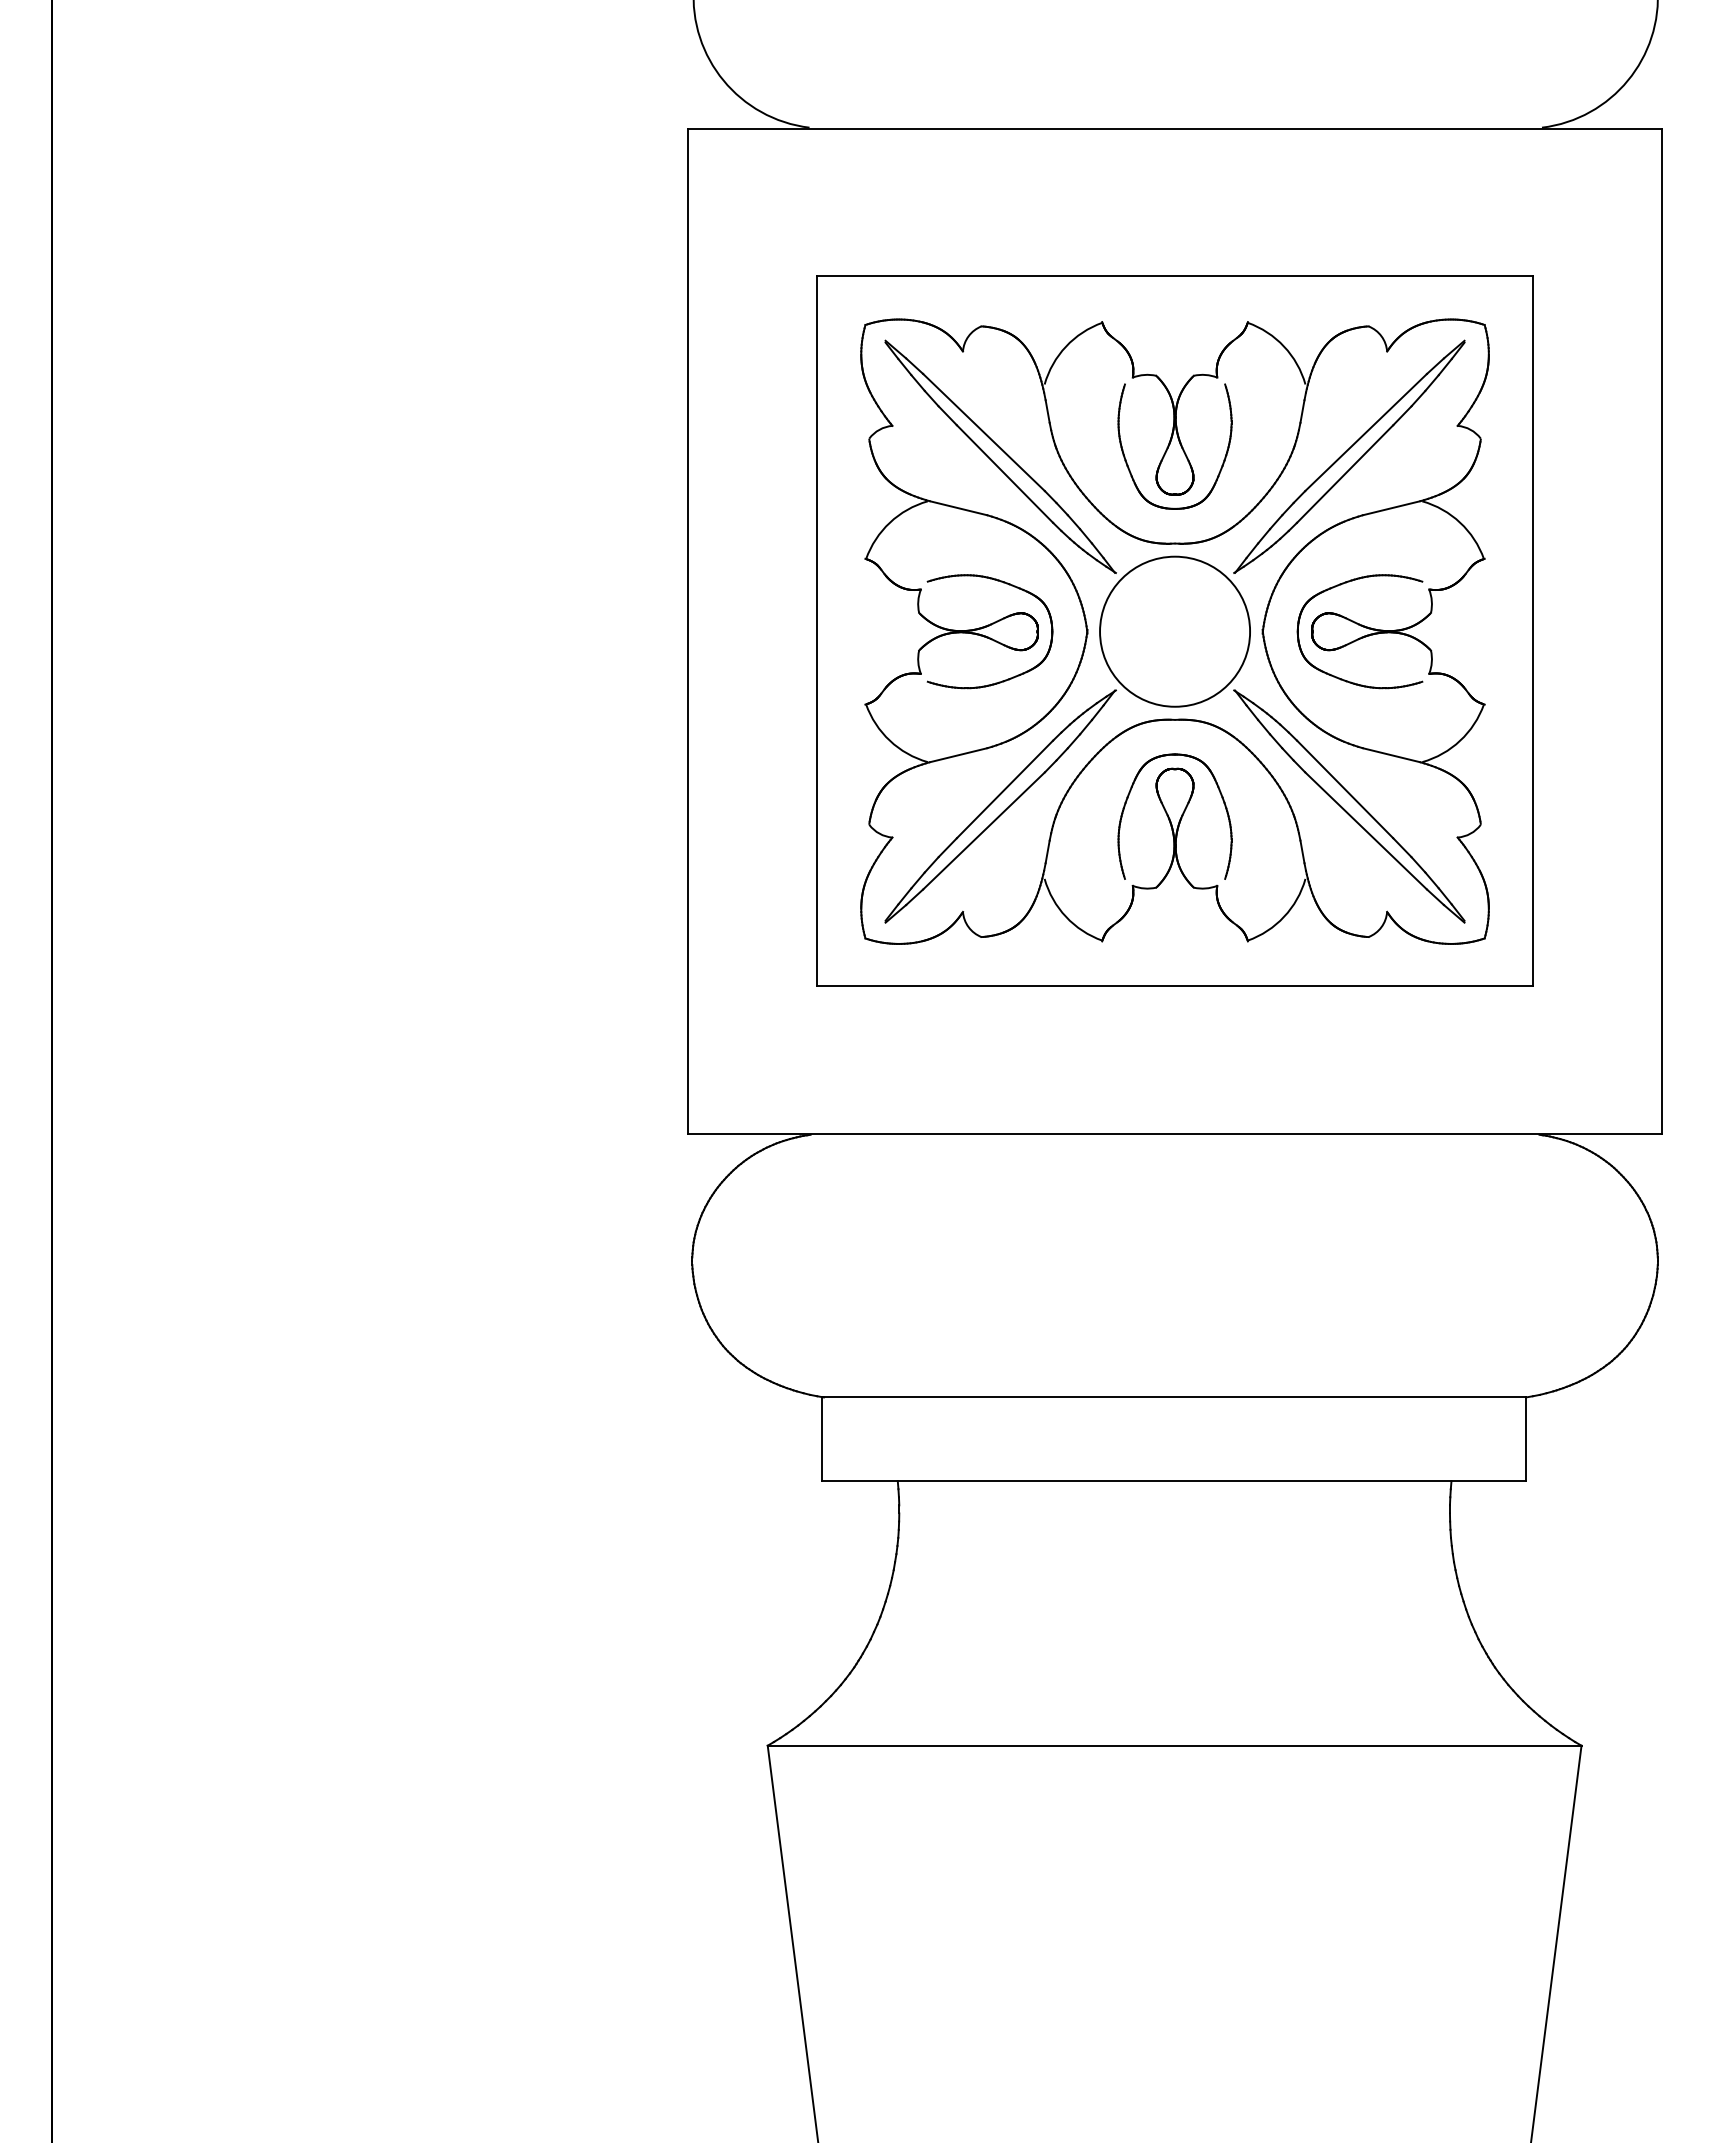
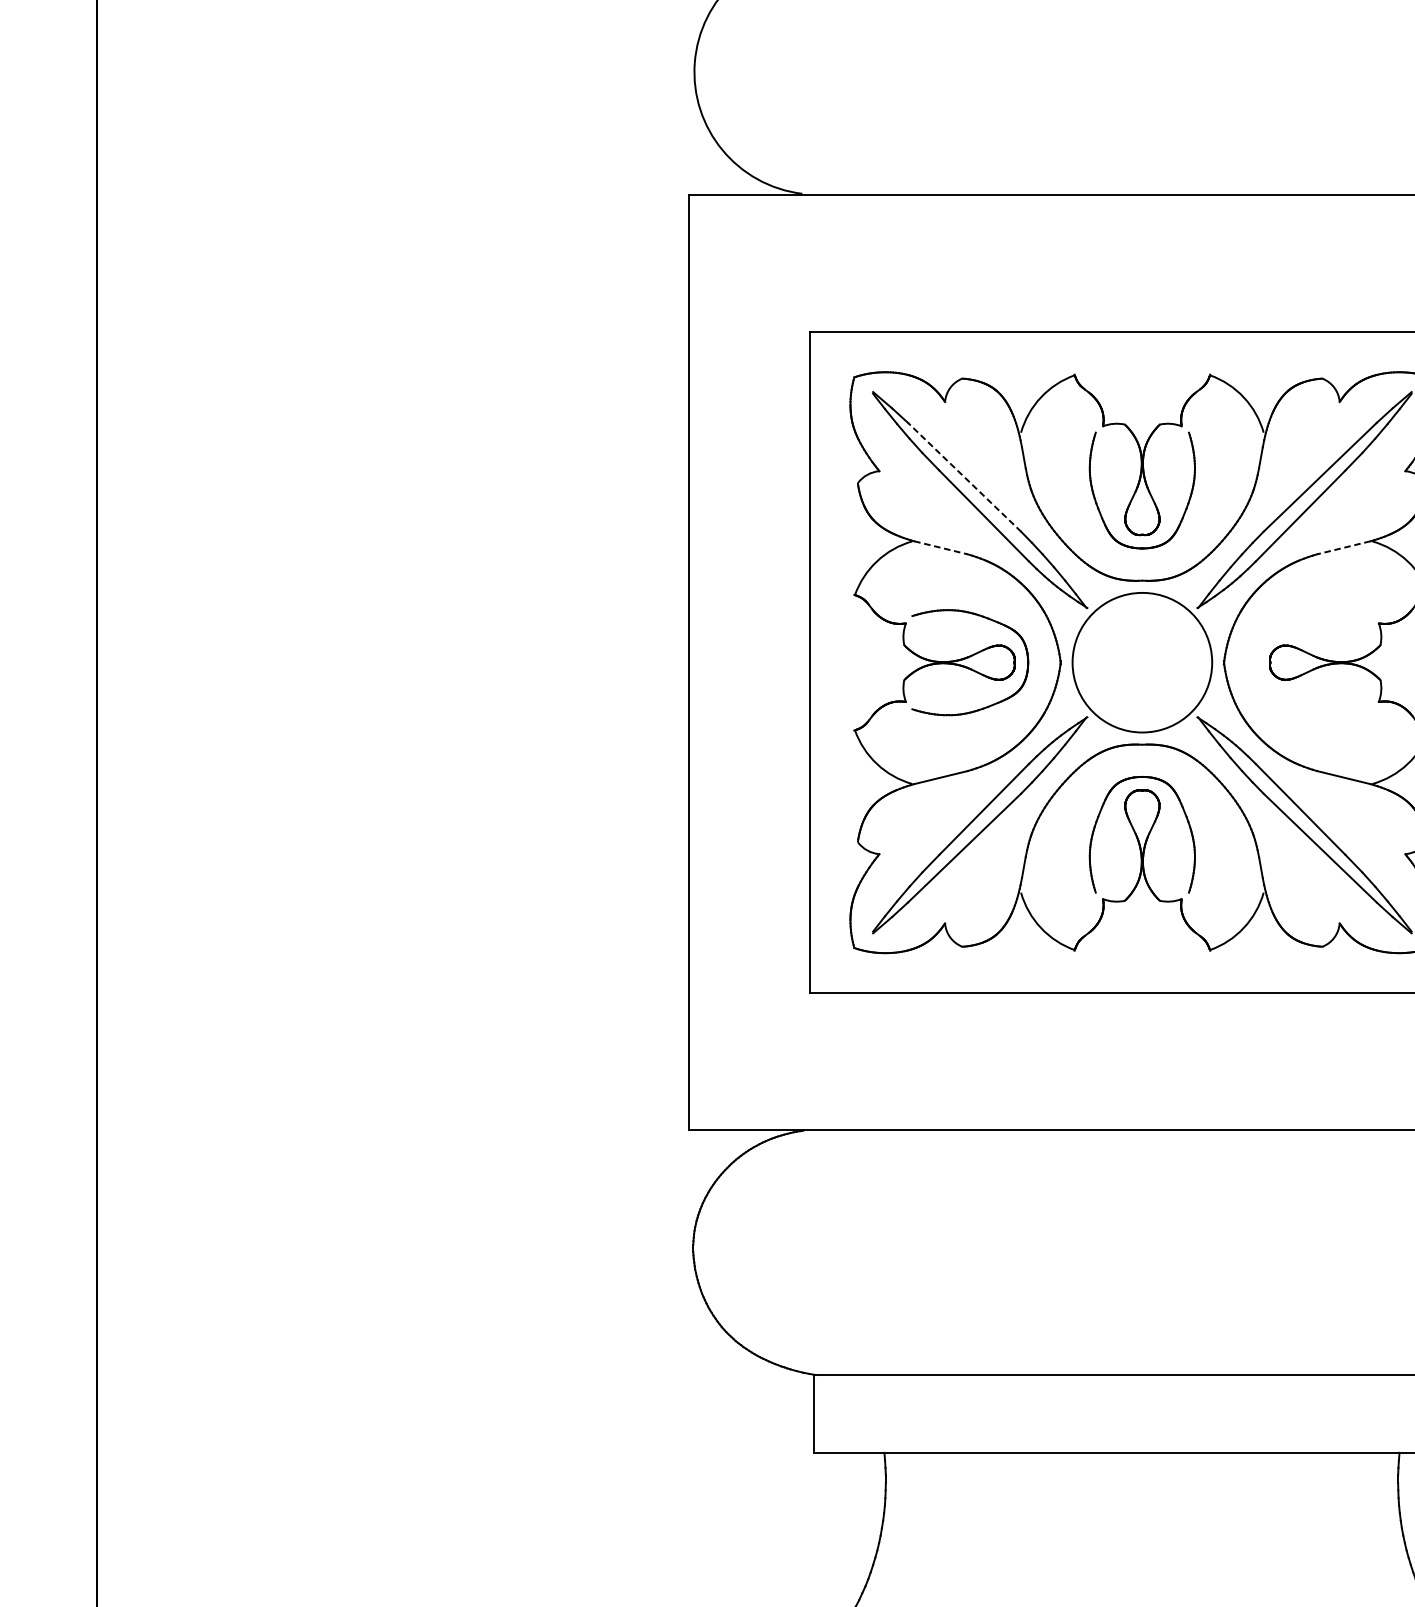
line: (983, 432) -> (964, 477), solid -> dashed
line: (958, 508) -> (940, 548), solid -> dashed
line: (1391, 508) -> (1343, 548), solid -> dashed
part: (1343, 584) -> (1299, 618), removed

